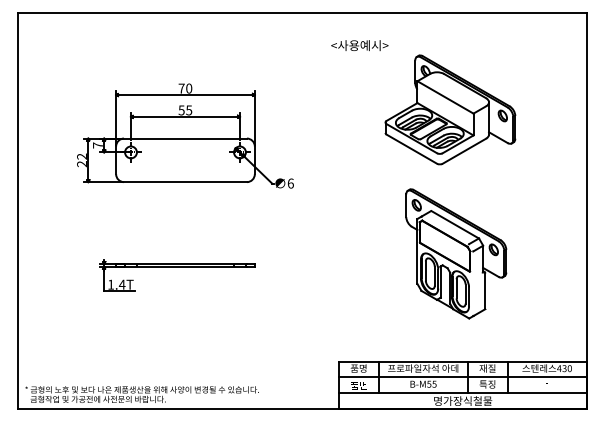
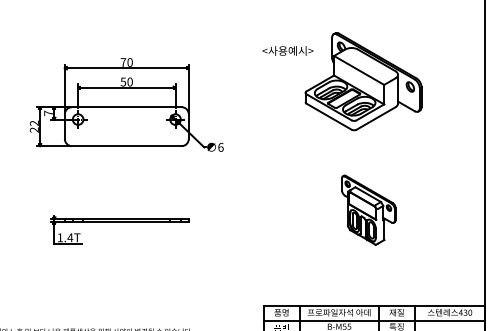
text: (359, 45) -> (287, 50), moved
text: (189, 110) -> (130, 82), 55 -> 50
part: (456, 253) -> (368, 209), size x0.6

